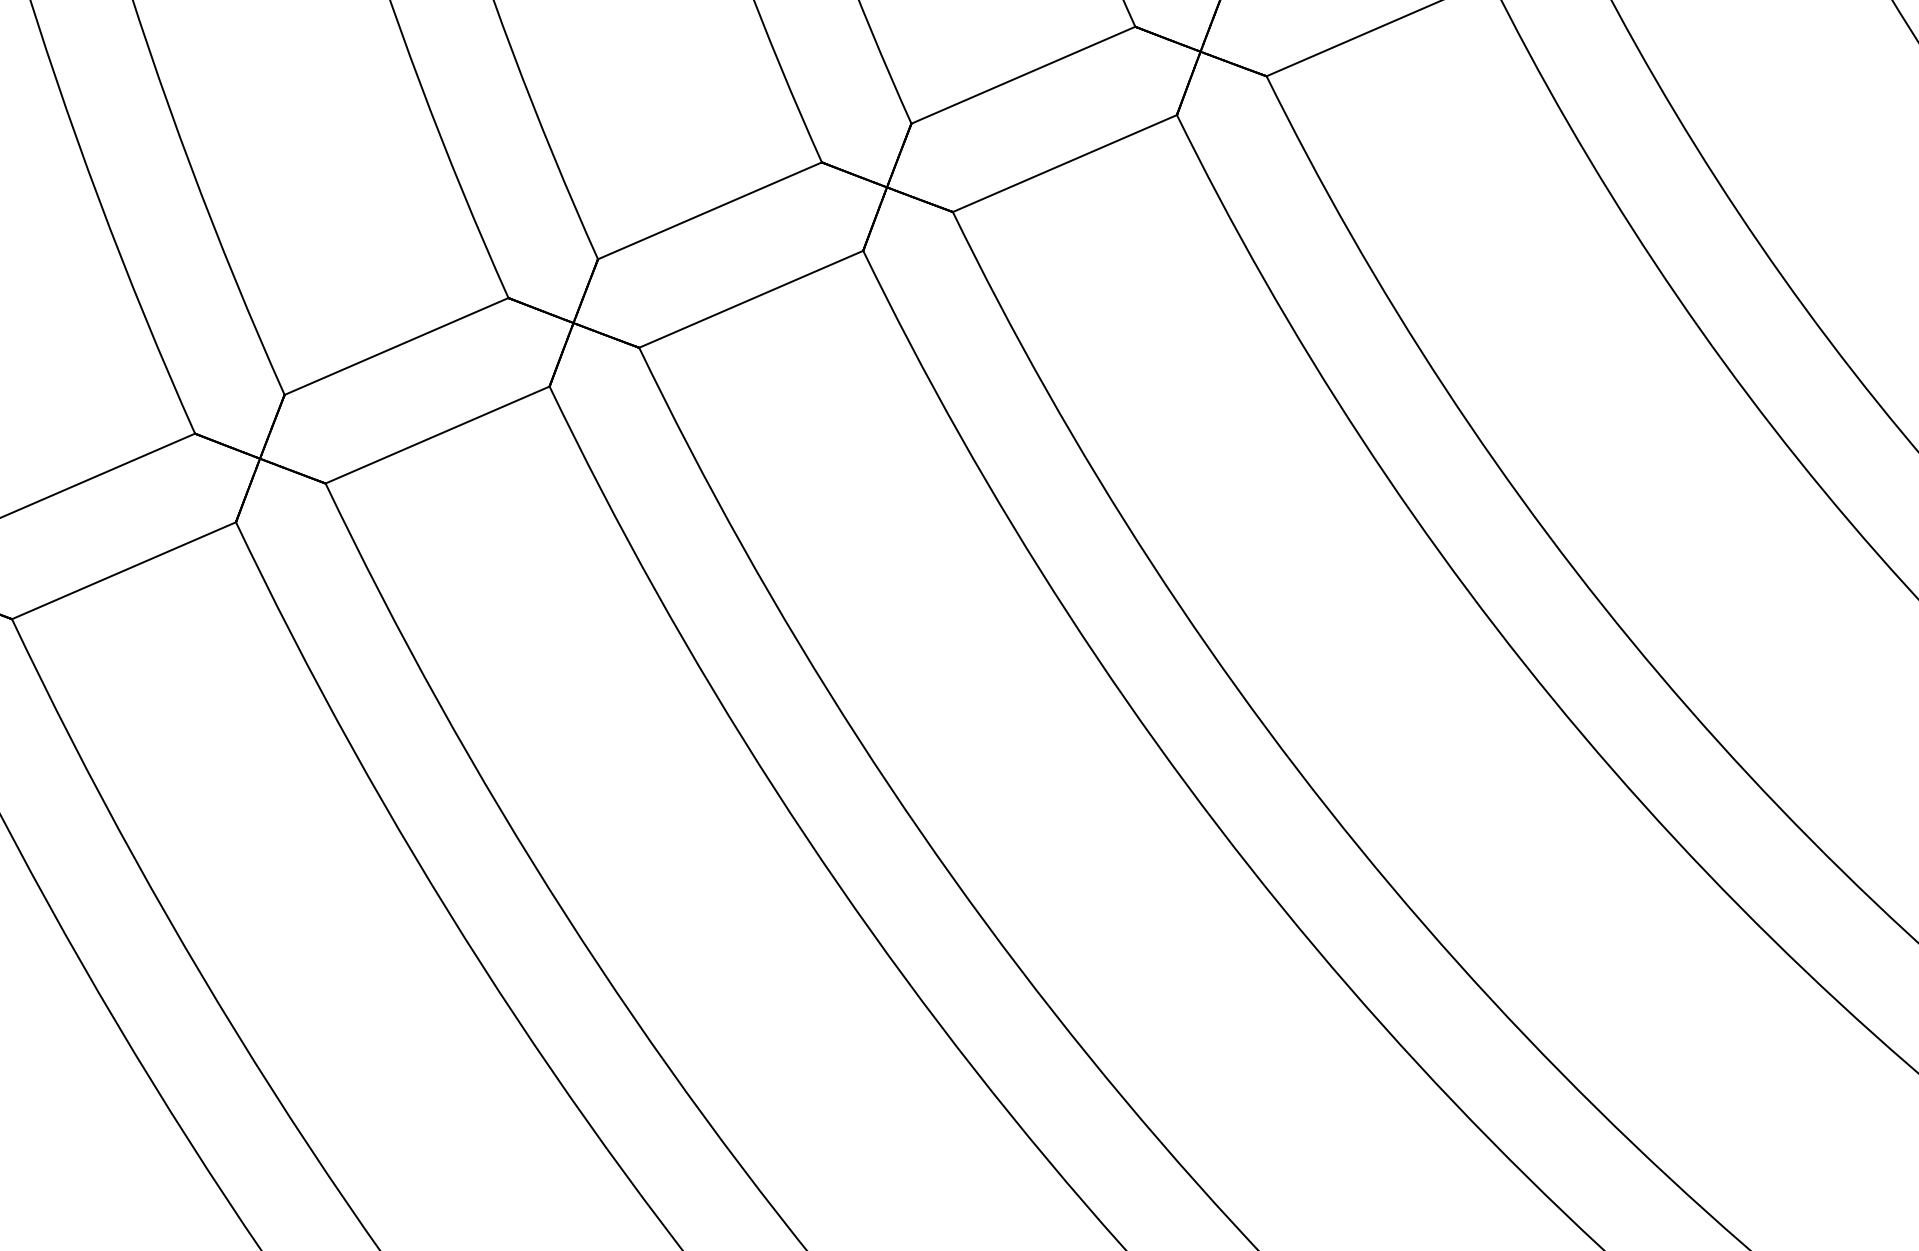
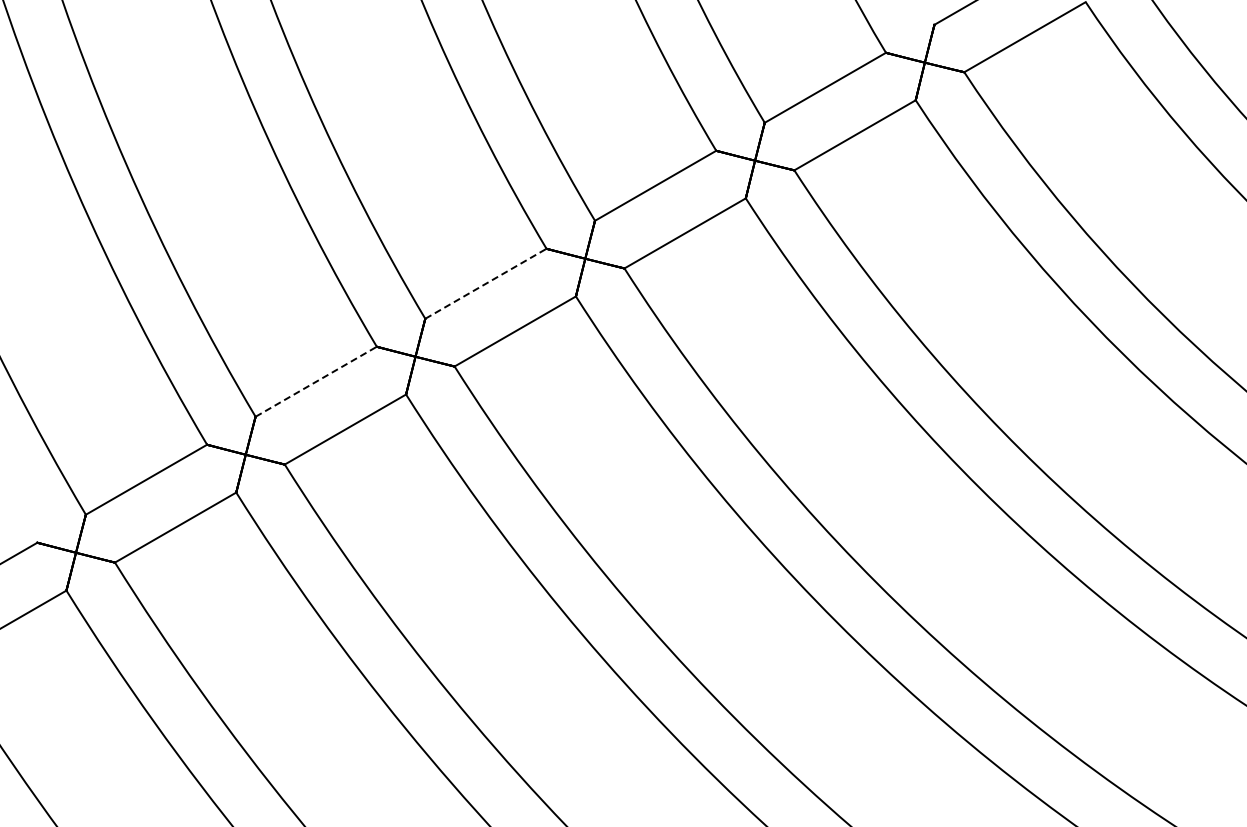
line: (709, 210) -> (485, 283), solid -> dashed
line: (397, 346) -> (316, 381), solid -> dashed

